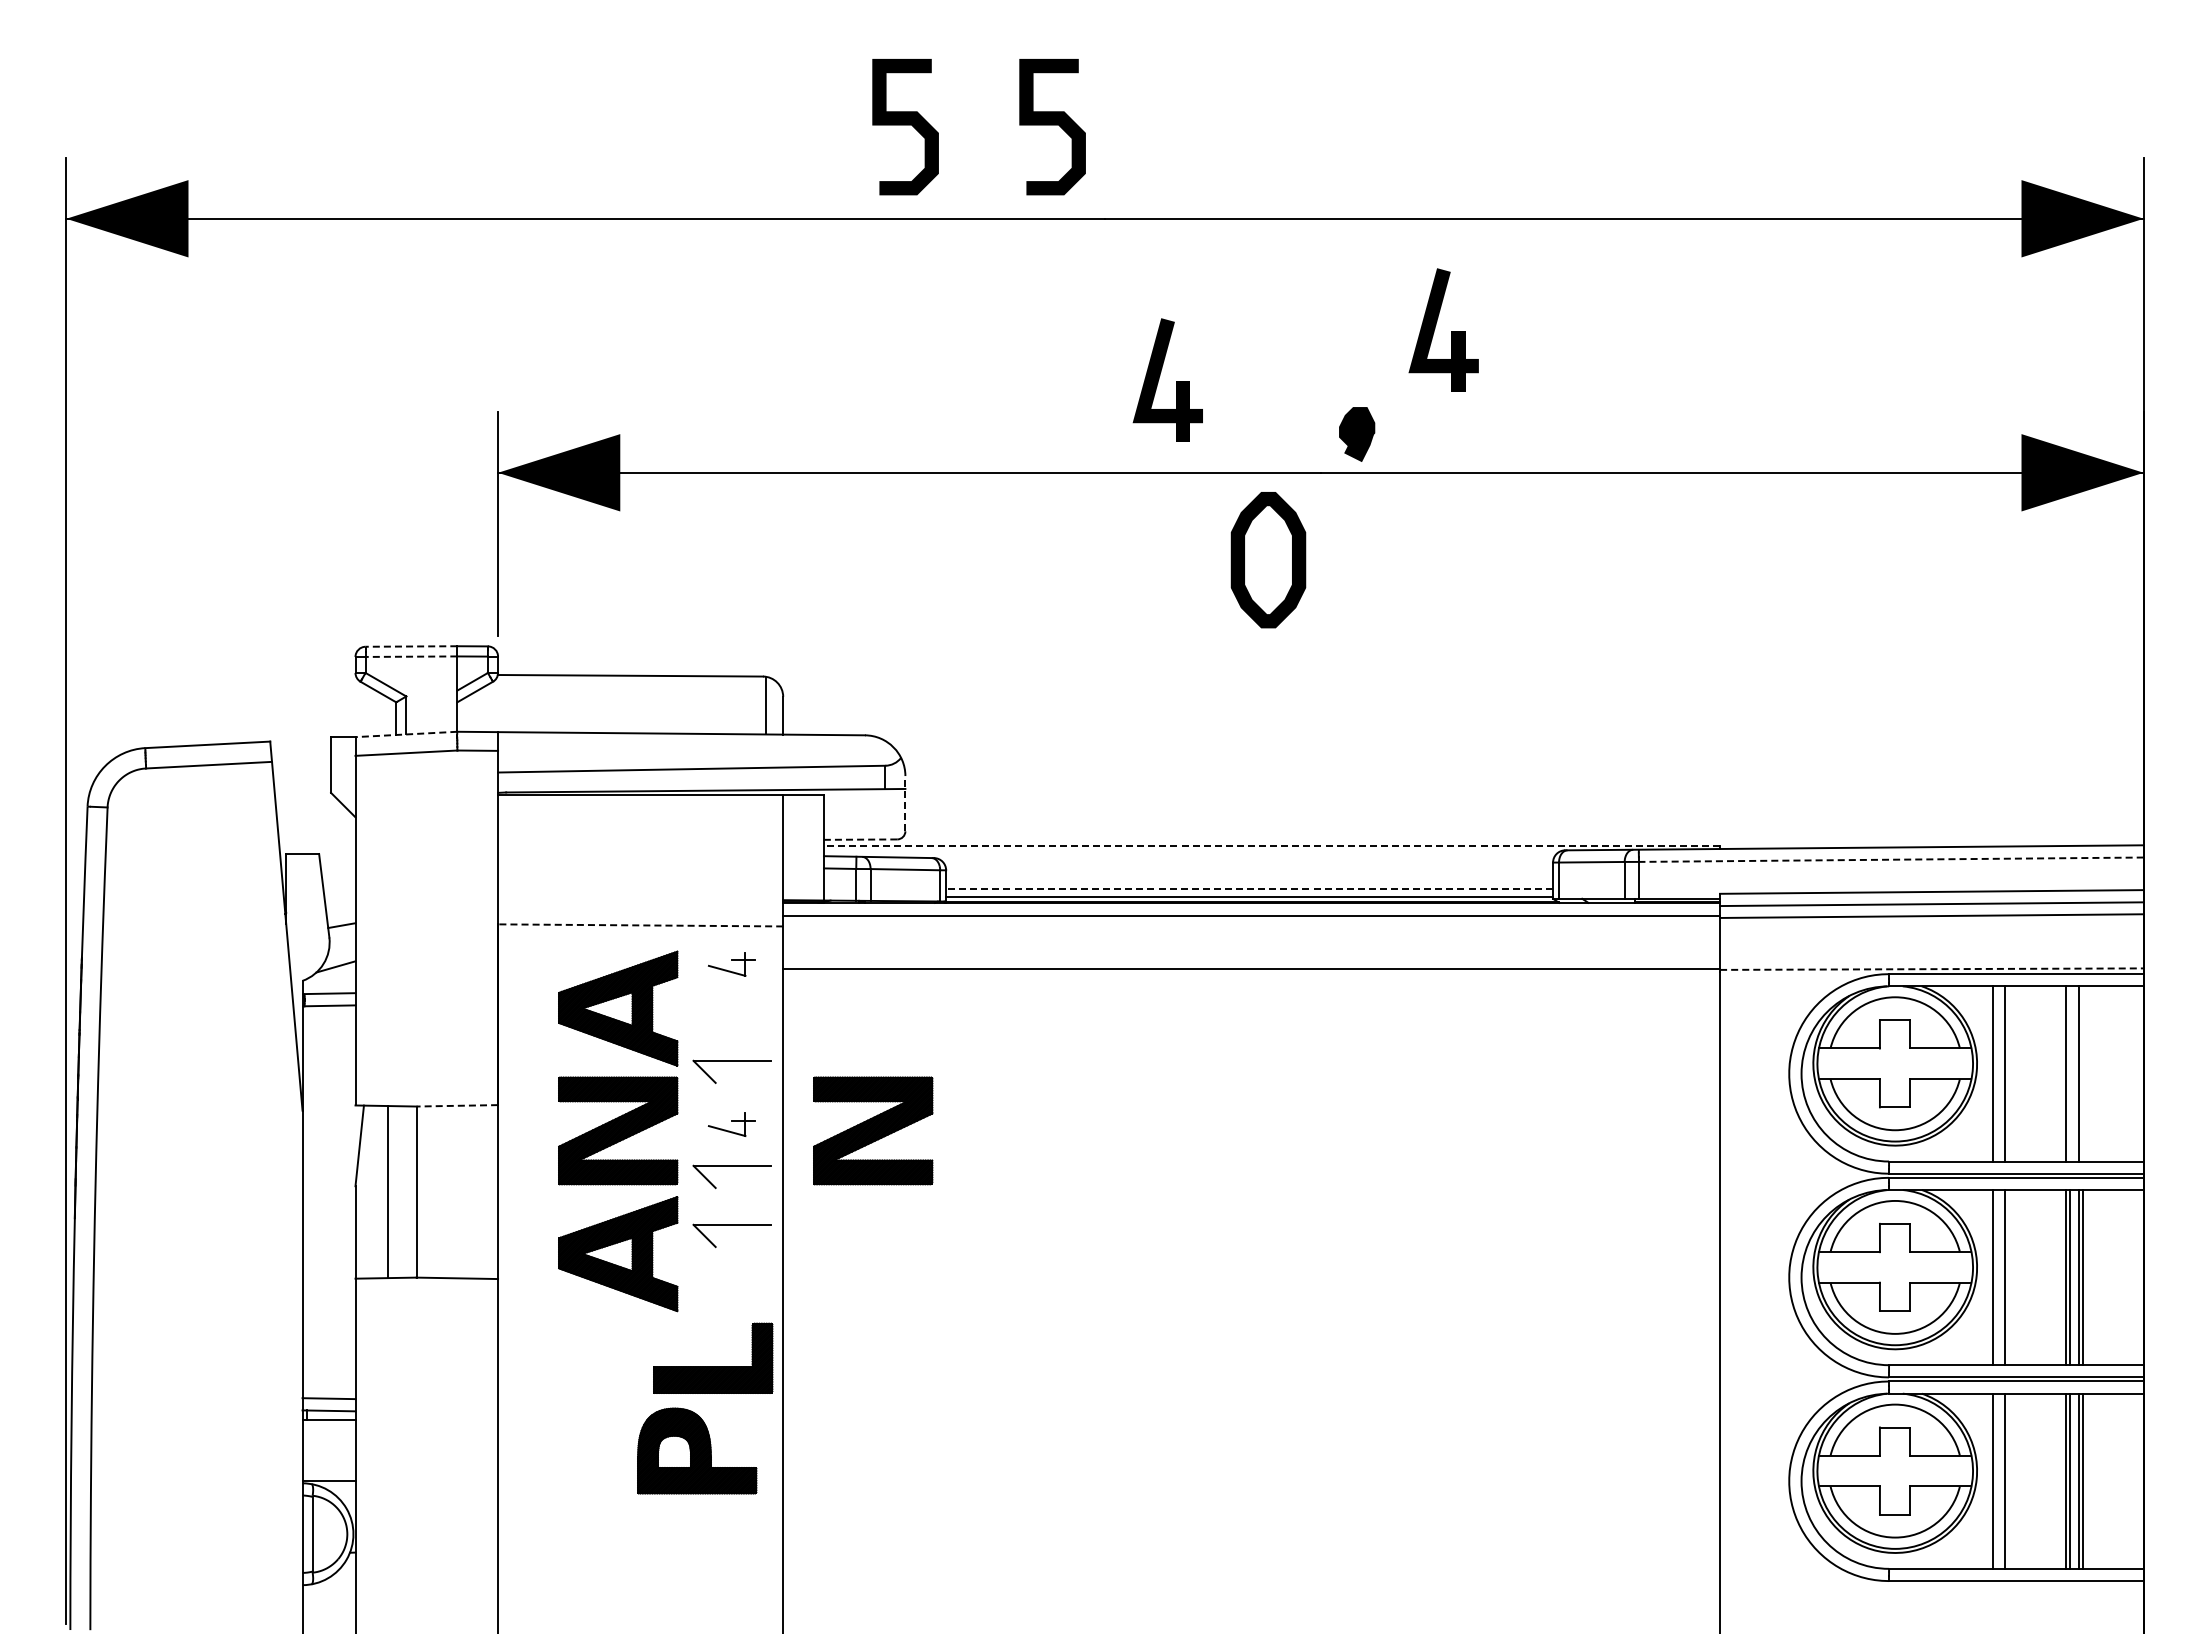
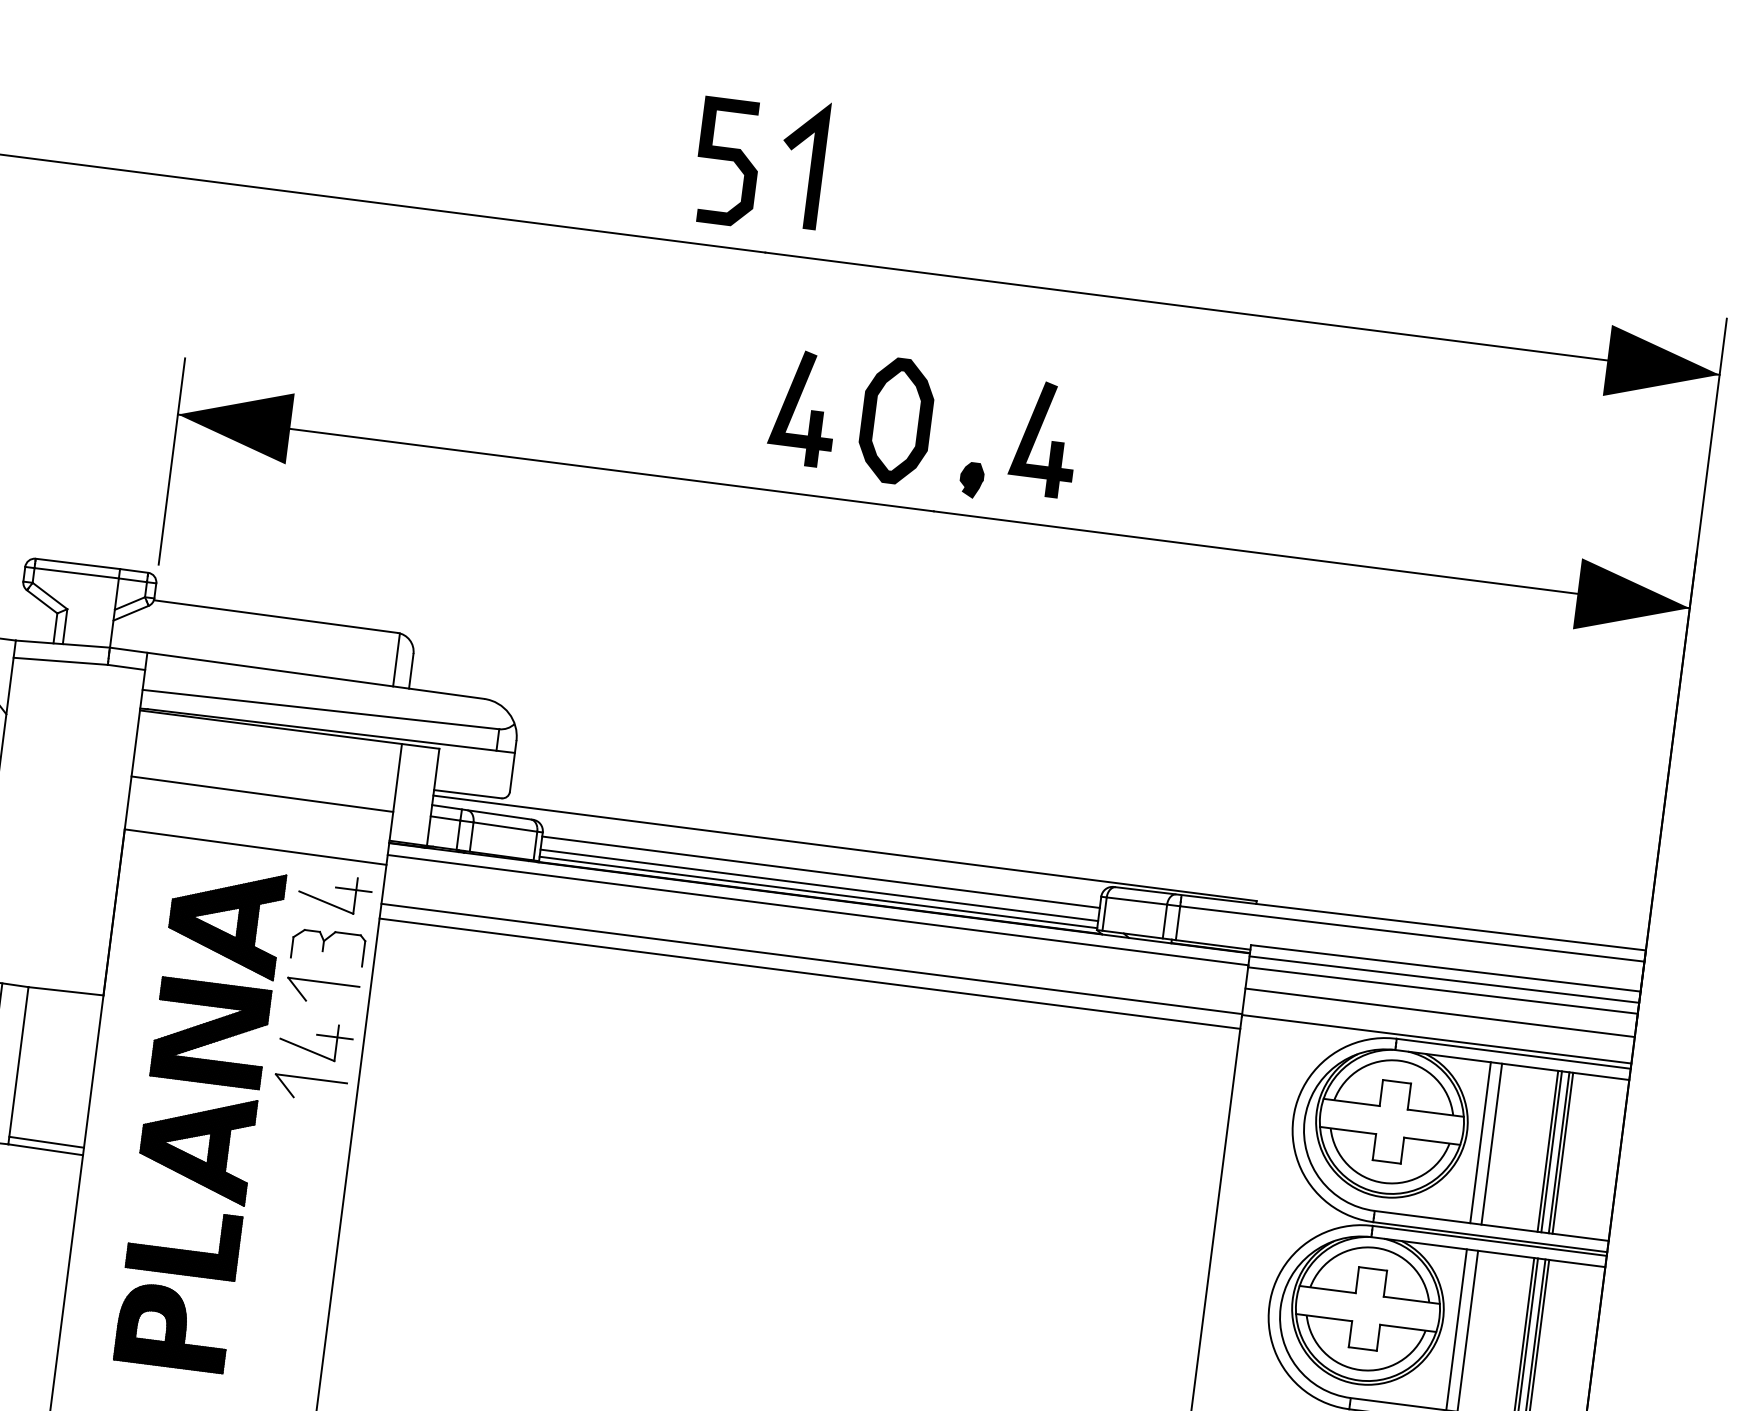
line: (1141, 118) -> (810, 164), added
curve: (905, 125) -> (593, 143), removed
part: (1435, 329) -> (1037, 437), moved
part: (1357, 433) -> (972, 479), size x0.71
part: (1268, 560) -> (896, 421), moved
line: (411, 646) -> (77, 563), dashed -> solid
line: (411, 656) -> (76, 573), dashed -> solid
line: (406, 734) -> (63, 644), dashed -> solid
line: (905, 803) -> (513, 766), dashed -> solid
line: (860, 839) -> (467, 794), dashed -> solid
line: (1271, 845) -> (844, 847), dashed -> solid
line: (1890, 859) -> (1411, 933), dashed -> solid
line: (640, 867) -> (262, 793), added
line: (1249, 874) -> (820, 872), added
line: (1249, 889) -> (819, 885), dashed -> solid
line: (640, 925) -> (255, 847), dashed -> solid
line: (1931, 940) -> (1439, 1012), added
part: (731, 964) -> (334, 893), size x1.67
line: (1931, 969) -> (1436, 1039), dashed -> solid
line: (1251, 984) -> (809, 973), added
part: (731, 1021) -> (327, 946), added
line: (2070, 1073) -> (1551, 1151), added
line: (2082, 1073) -> (1562, 1152), added
line: (457, 1105) -> (66, 991), dashed -> solid
part: (731, 1124) -> (315, 1040), size x1.67
part: (873, 1130) -> (445, 1062), removed
part: (731, 1225) -> (303, 1133), removed
line: (457, 1269) -> (46, 1141), added
part: (713, 1366) -> (183, 1249), moved
part: (697, 1450) -> (173, 1326), moved

